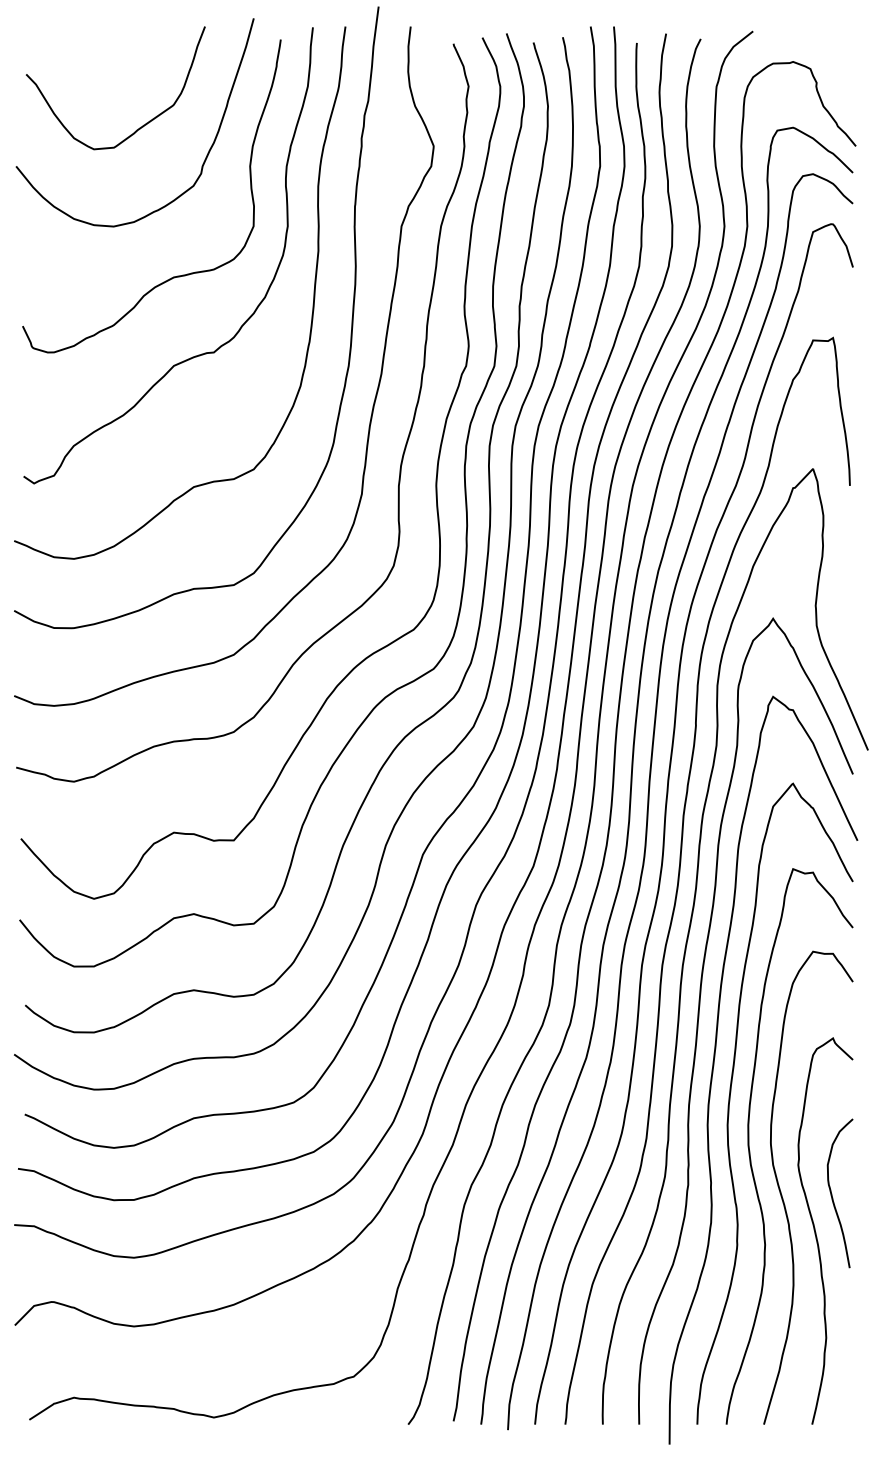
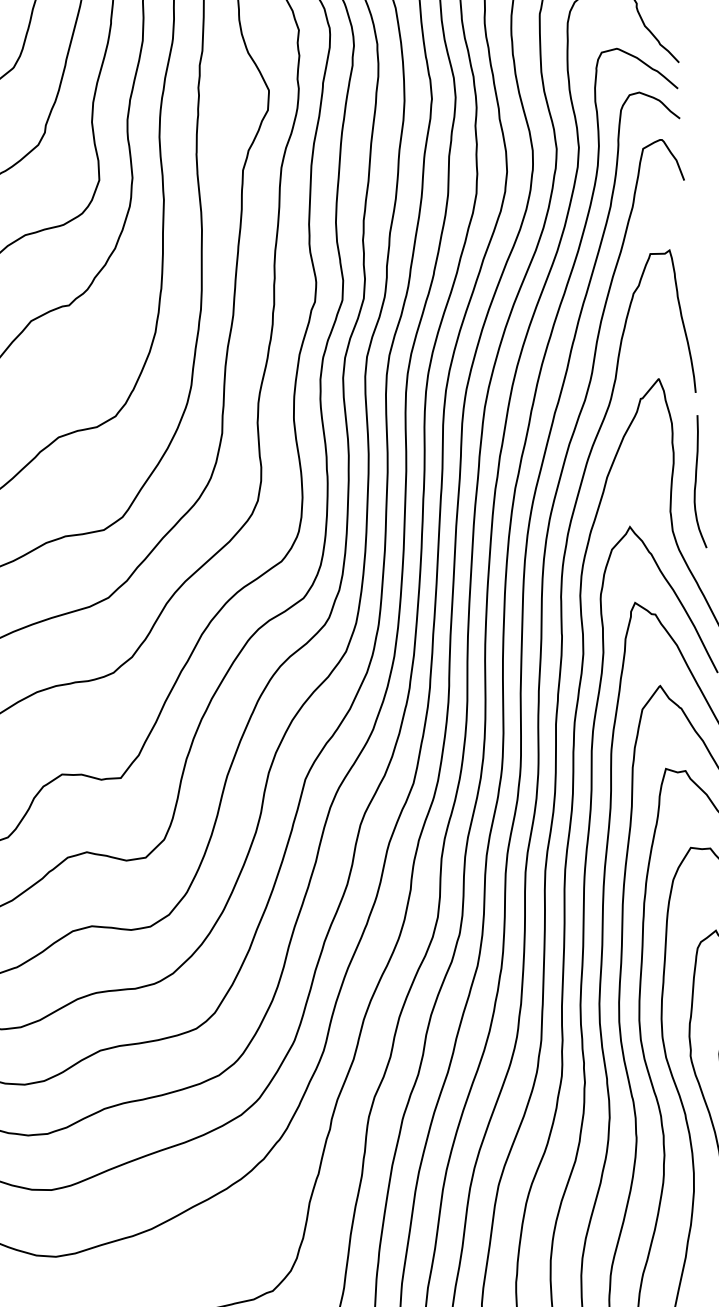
curve: (844, 576) -> (696, 481), added

